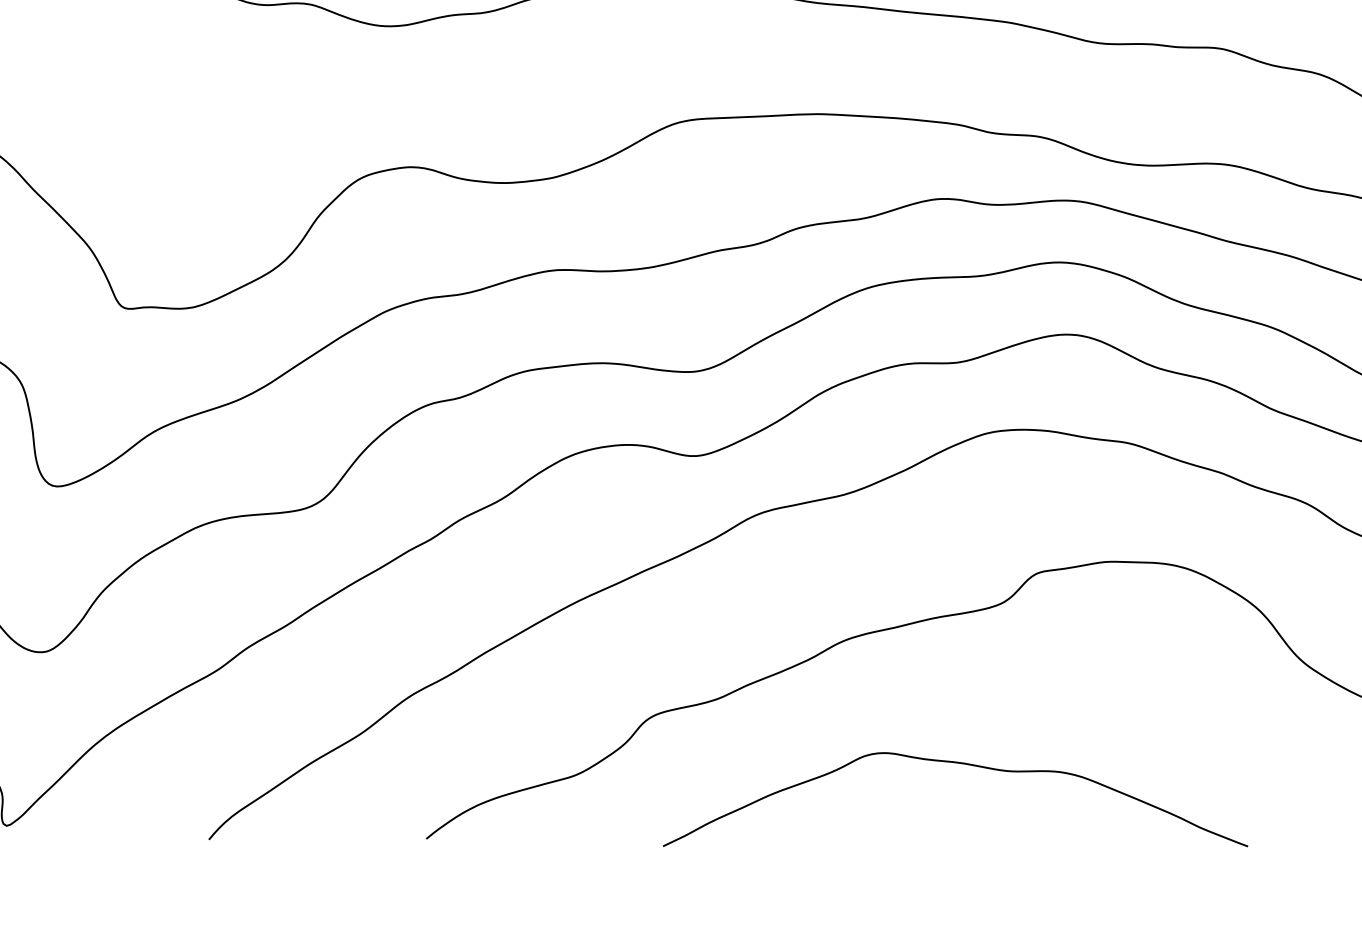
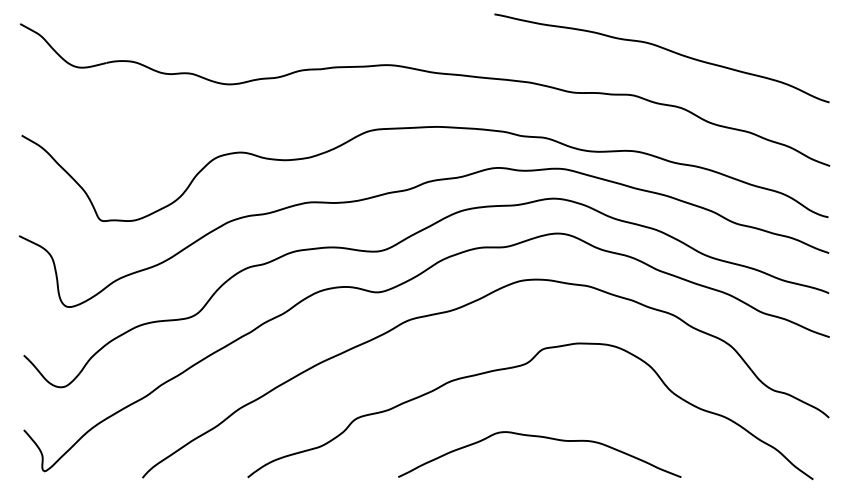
curve: (965, 766) -> (544, 438), moved

